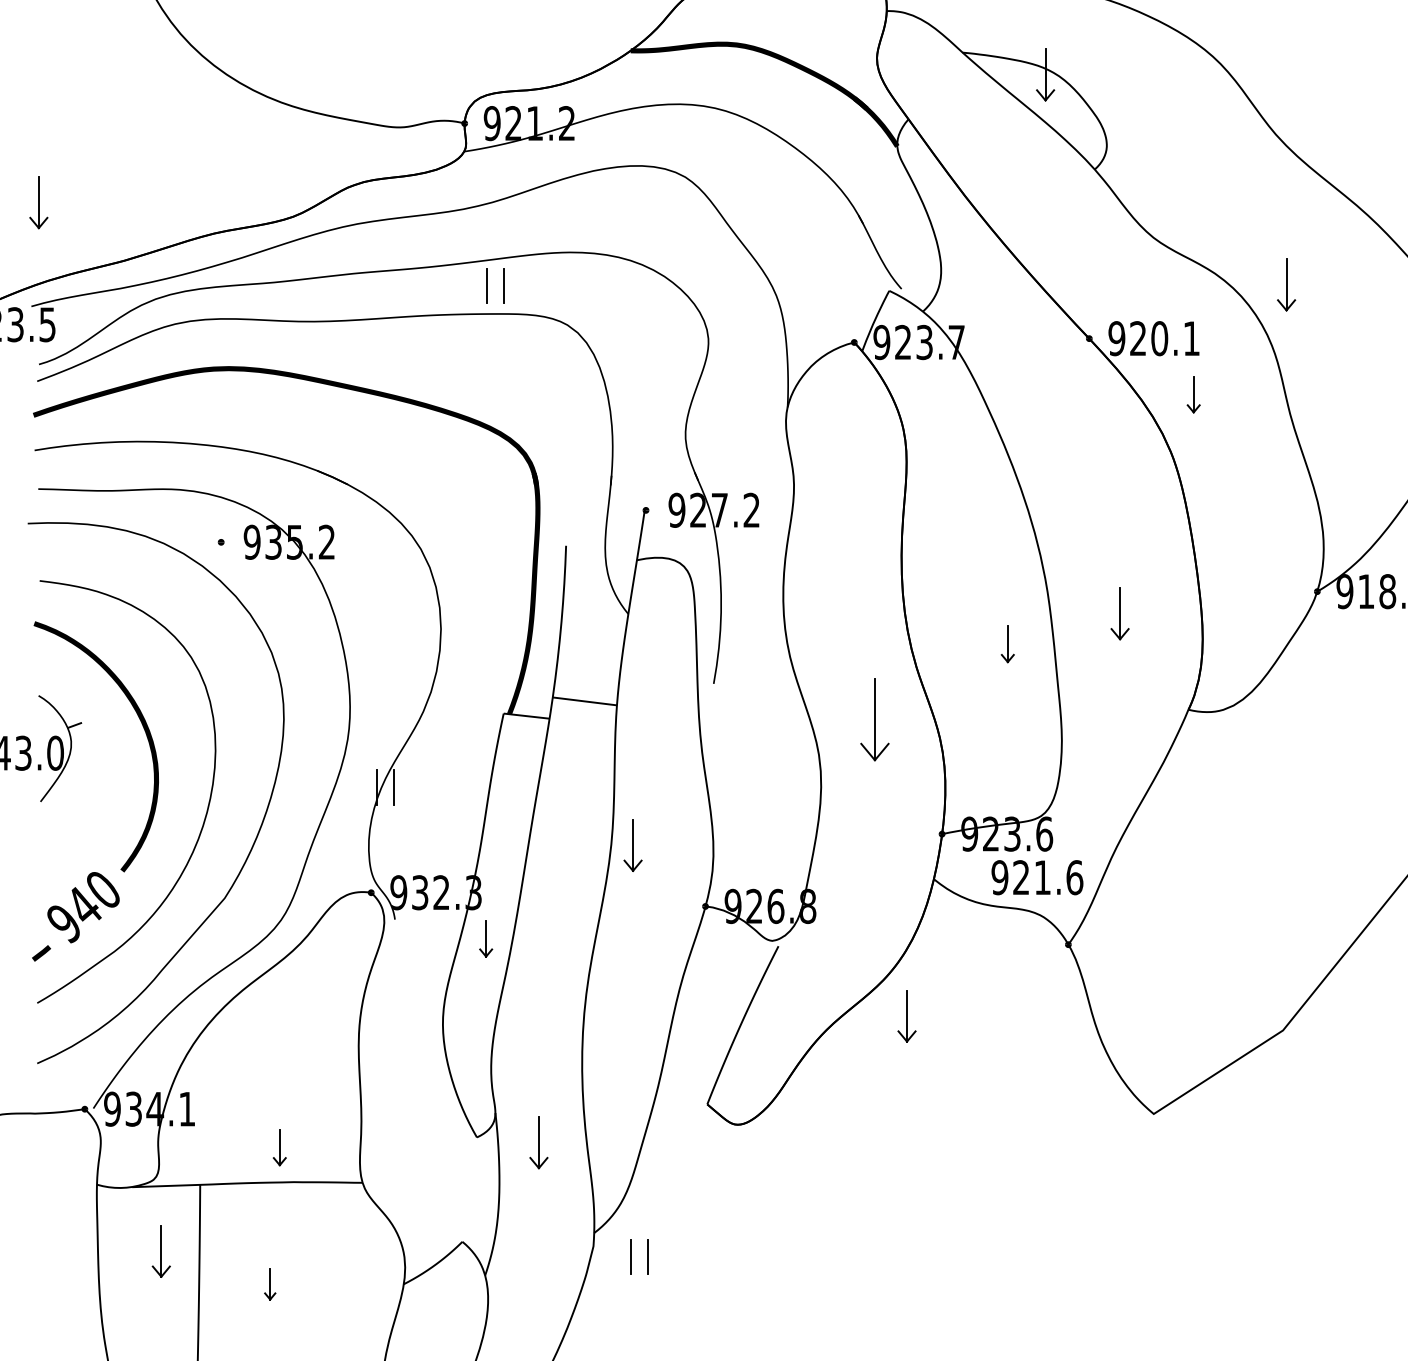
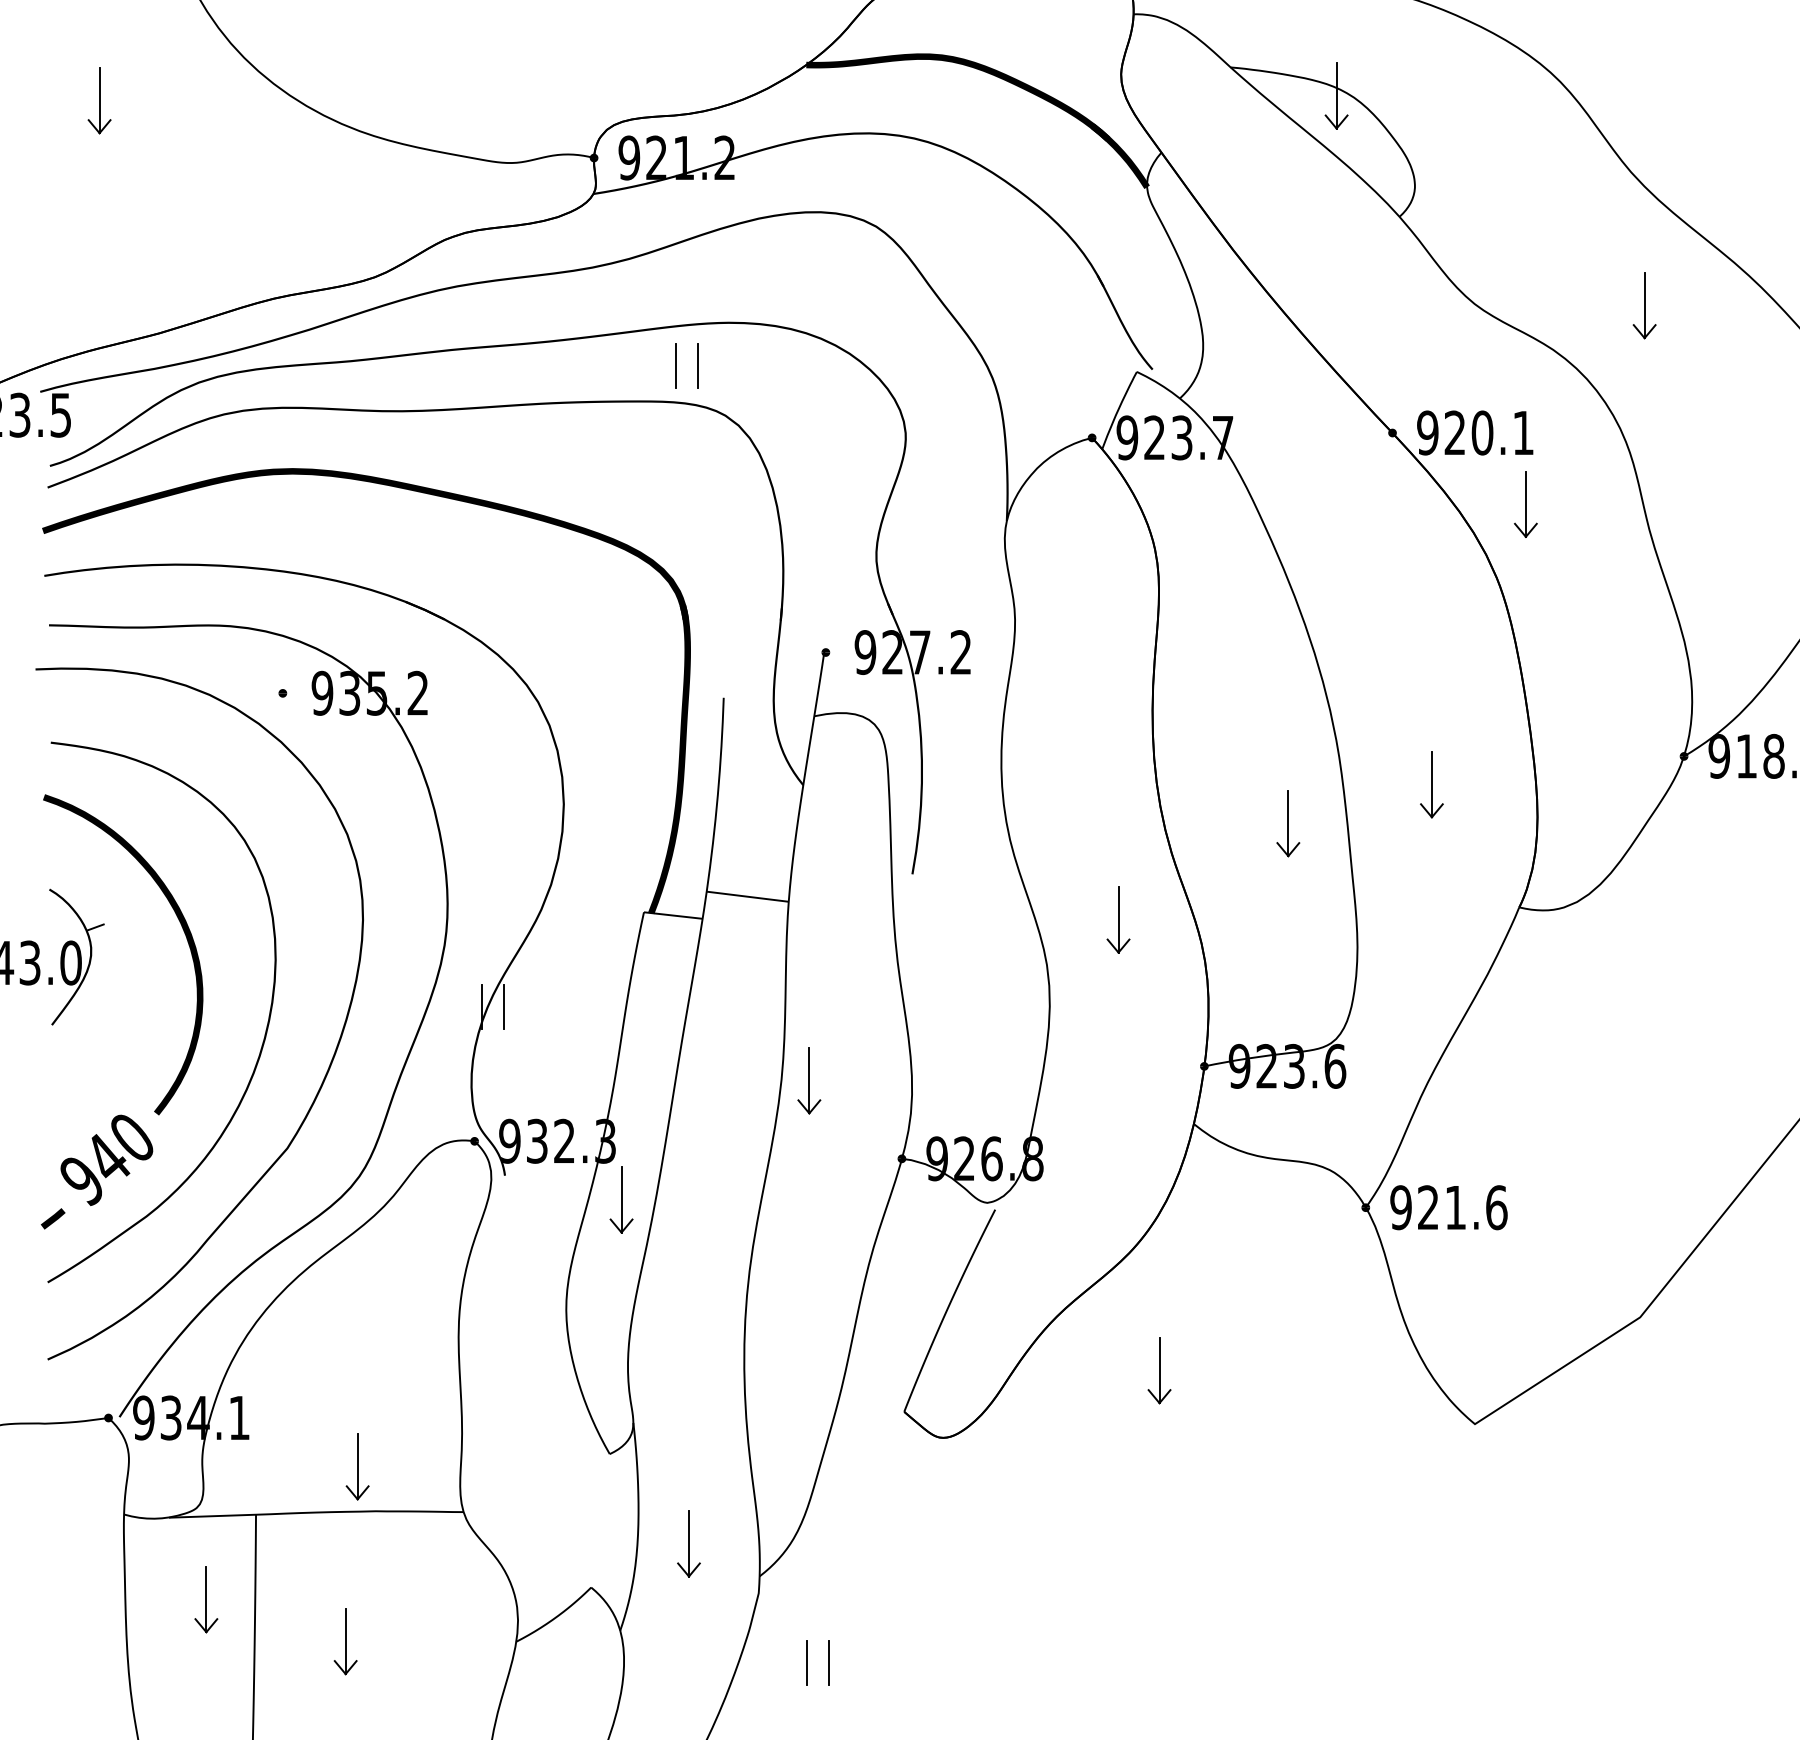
part: (38, 202) -> (99, 100), moved
part: (1286, 284) -> (1644, 304), moved
part: (487, 285) -> (676, 365), moved
part: (1193, 394) -> (1525, 504), size x1.43
part: (1007, 644) -> (1287, 823), size x1.43
part: (874, 719) -> (1117, 919), size x0.62
text: (1037, 877) -> (1449, 1207), moved
part: (485, 938) -> (620, 1199), size x1.43
part: (906, 1016) -> (1158, 1371), moved
part: (538, 1142) -> (688, 1543), moved
part: (279, 1147) -> (357, 1466), size x1.43
part: (631, 1256) -> (807, 1662), moved
part: (269, 1284) -> (344, 1642), size x1.67

